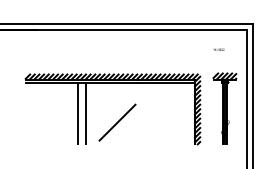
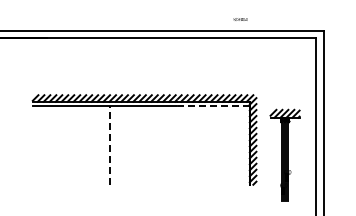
text: (218, 49) -> (240, 19), moved
line: (166, 83) -> (213, 106), solid -> dashed
part: (224, 108) -> (284, 154), moved
line: (77, 113) -> (99, 145), removed
line: (86, 113) -> (110, 145), solid -> dashed
line: (117, 122) -> (150, 156), removed

